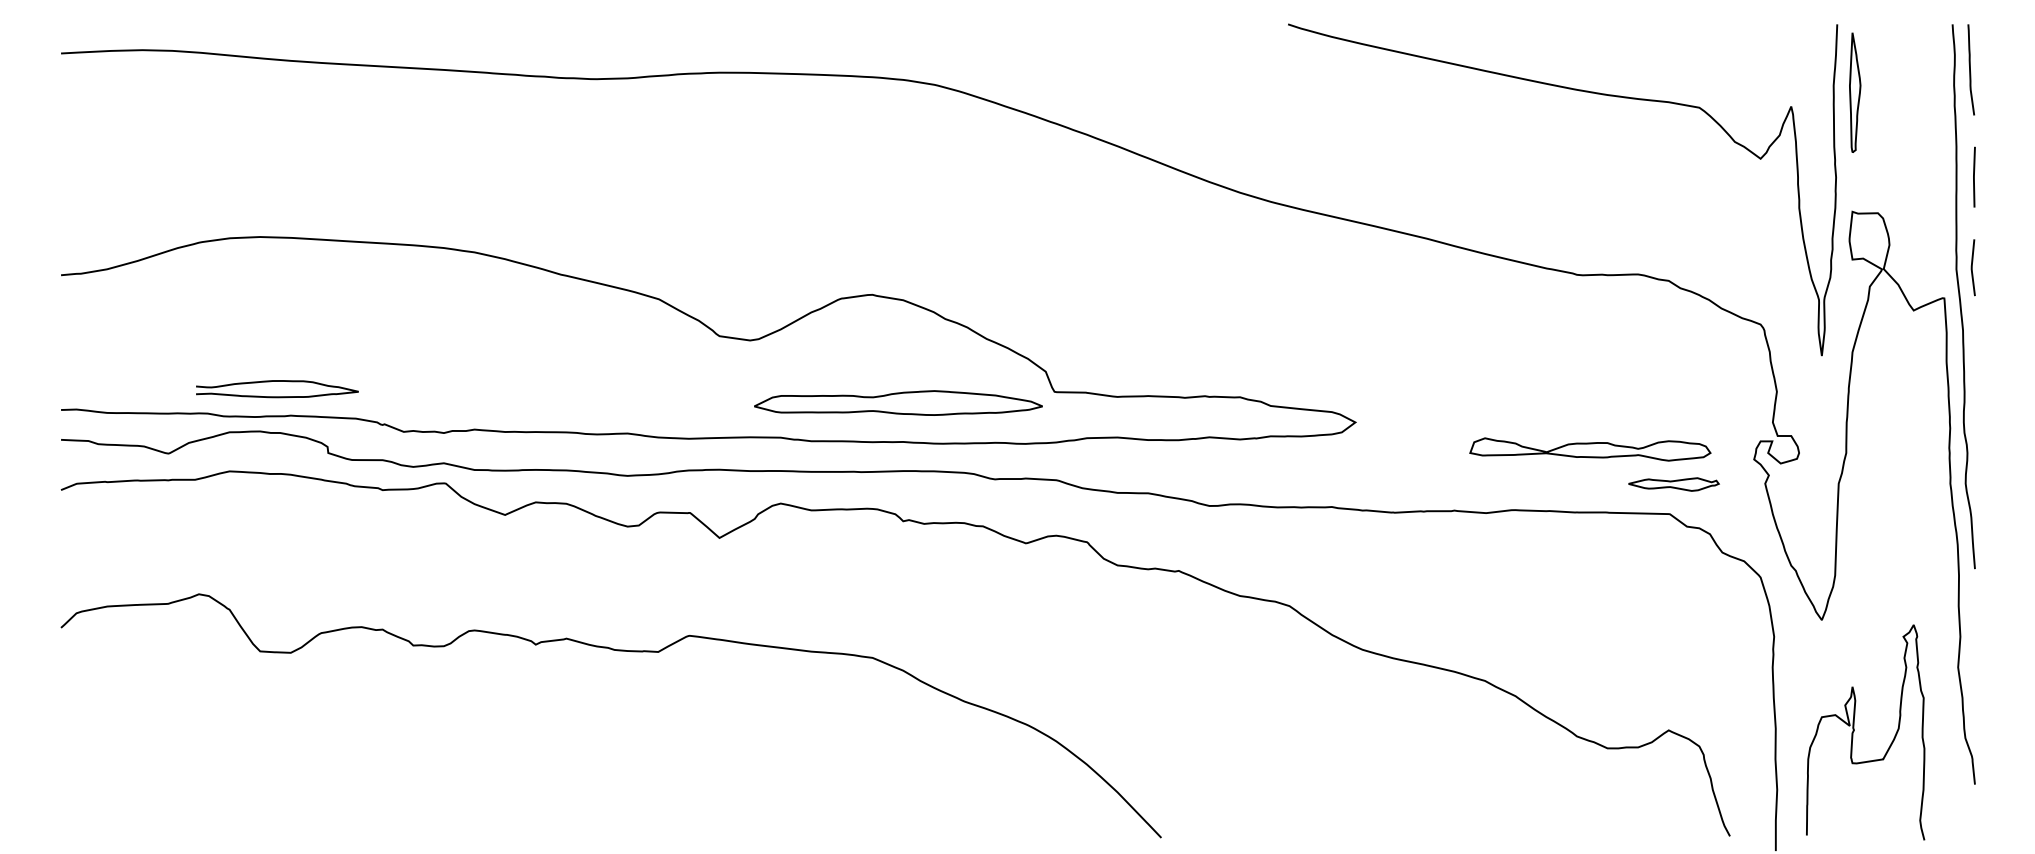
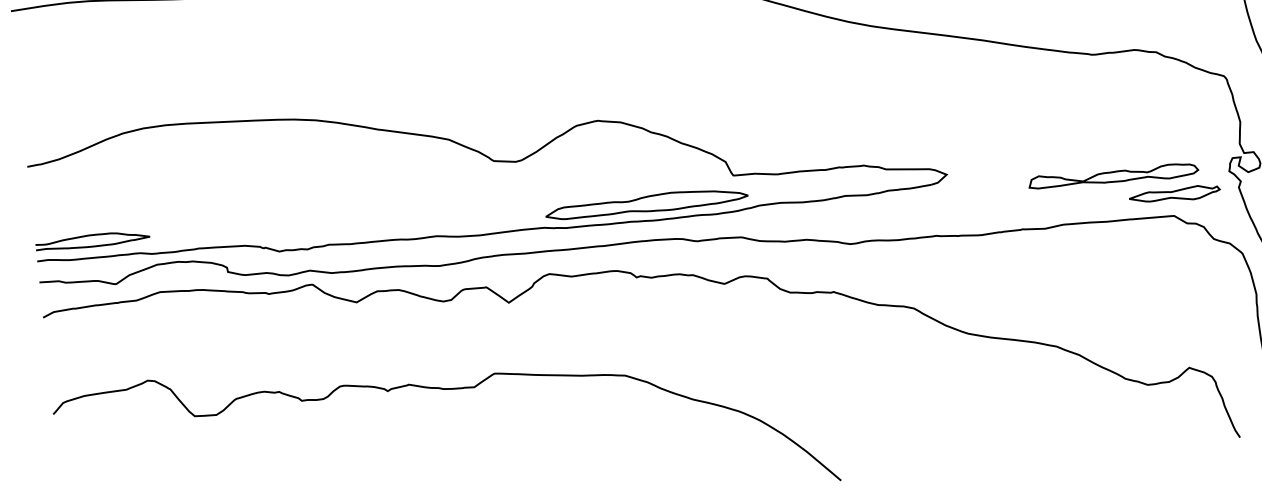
part: (277, 396) -> (93, 246), moved
part: (898, 402) -> (646, 203), moved
part: (1673, 484) -> (1174, 194), size x1.43

